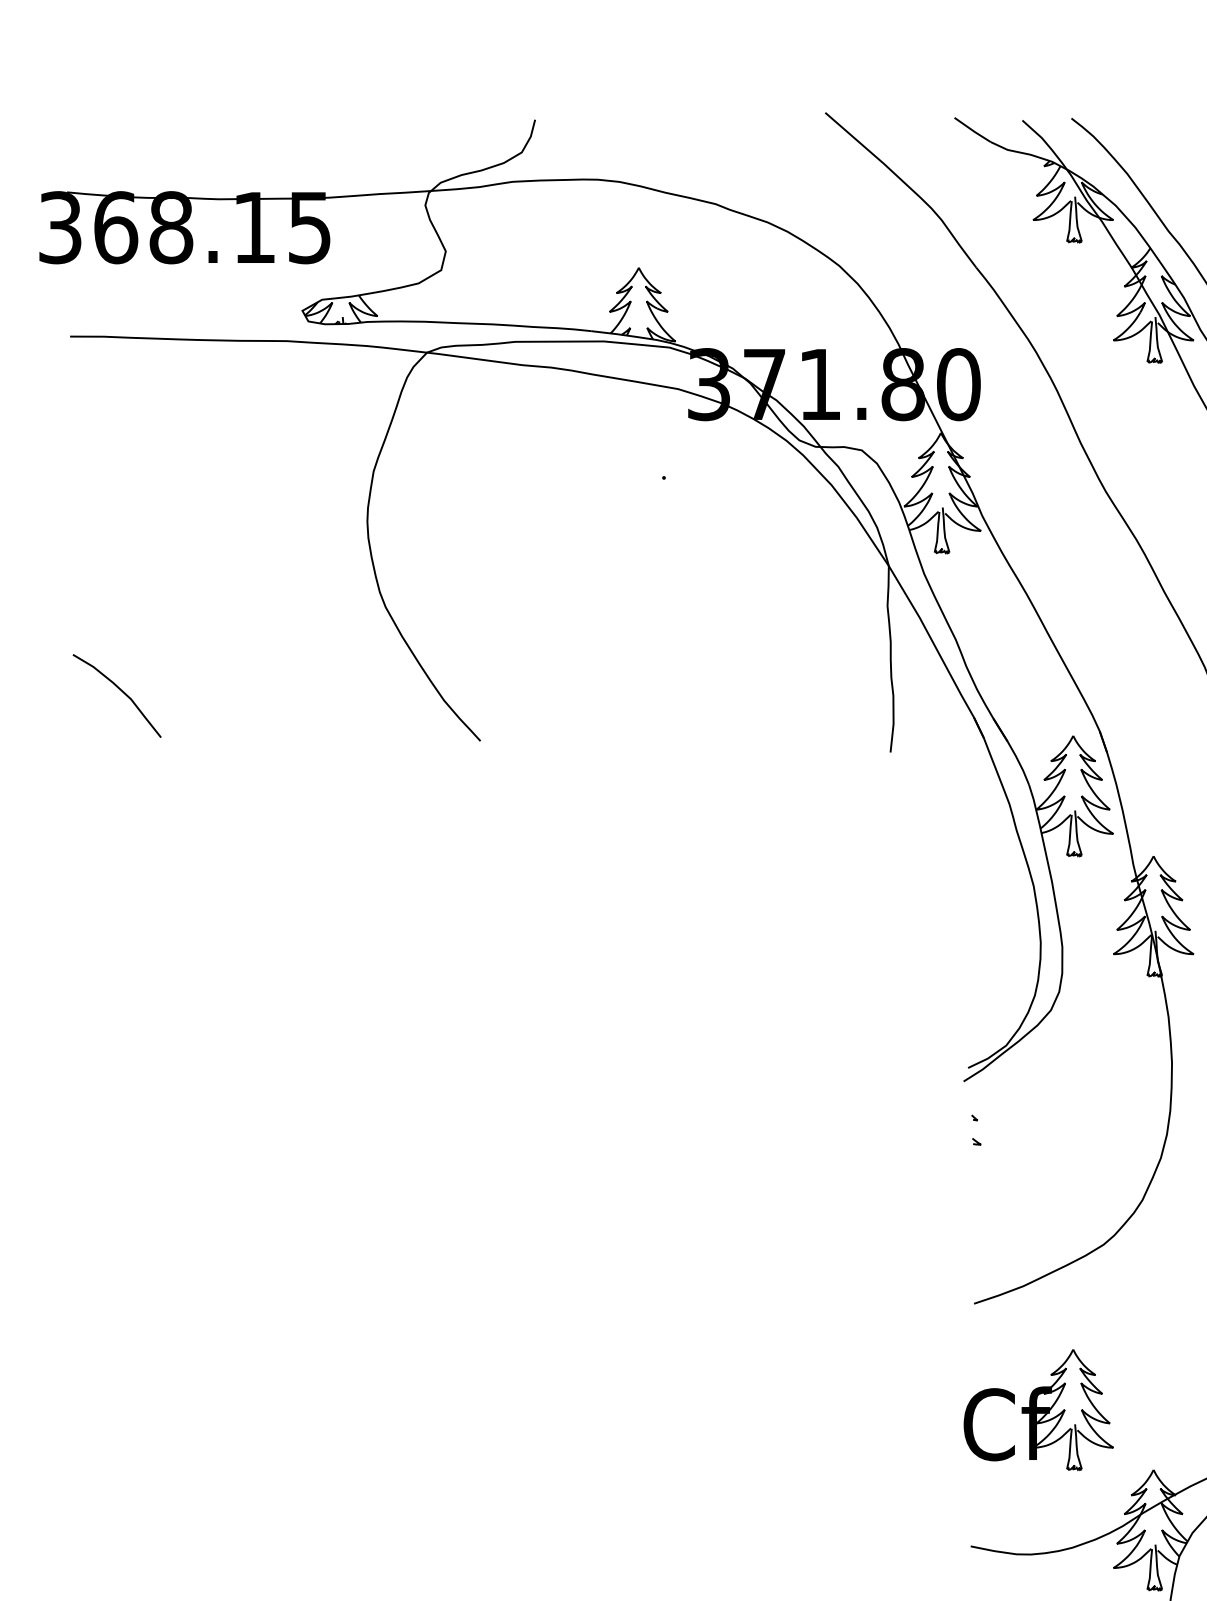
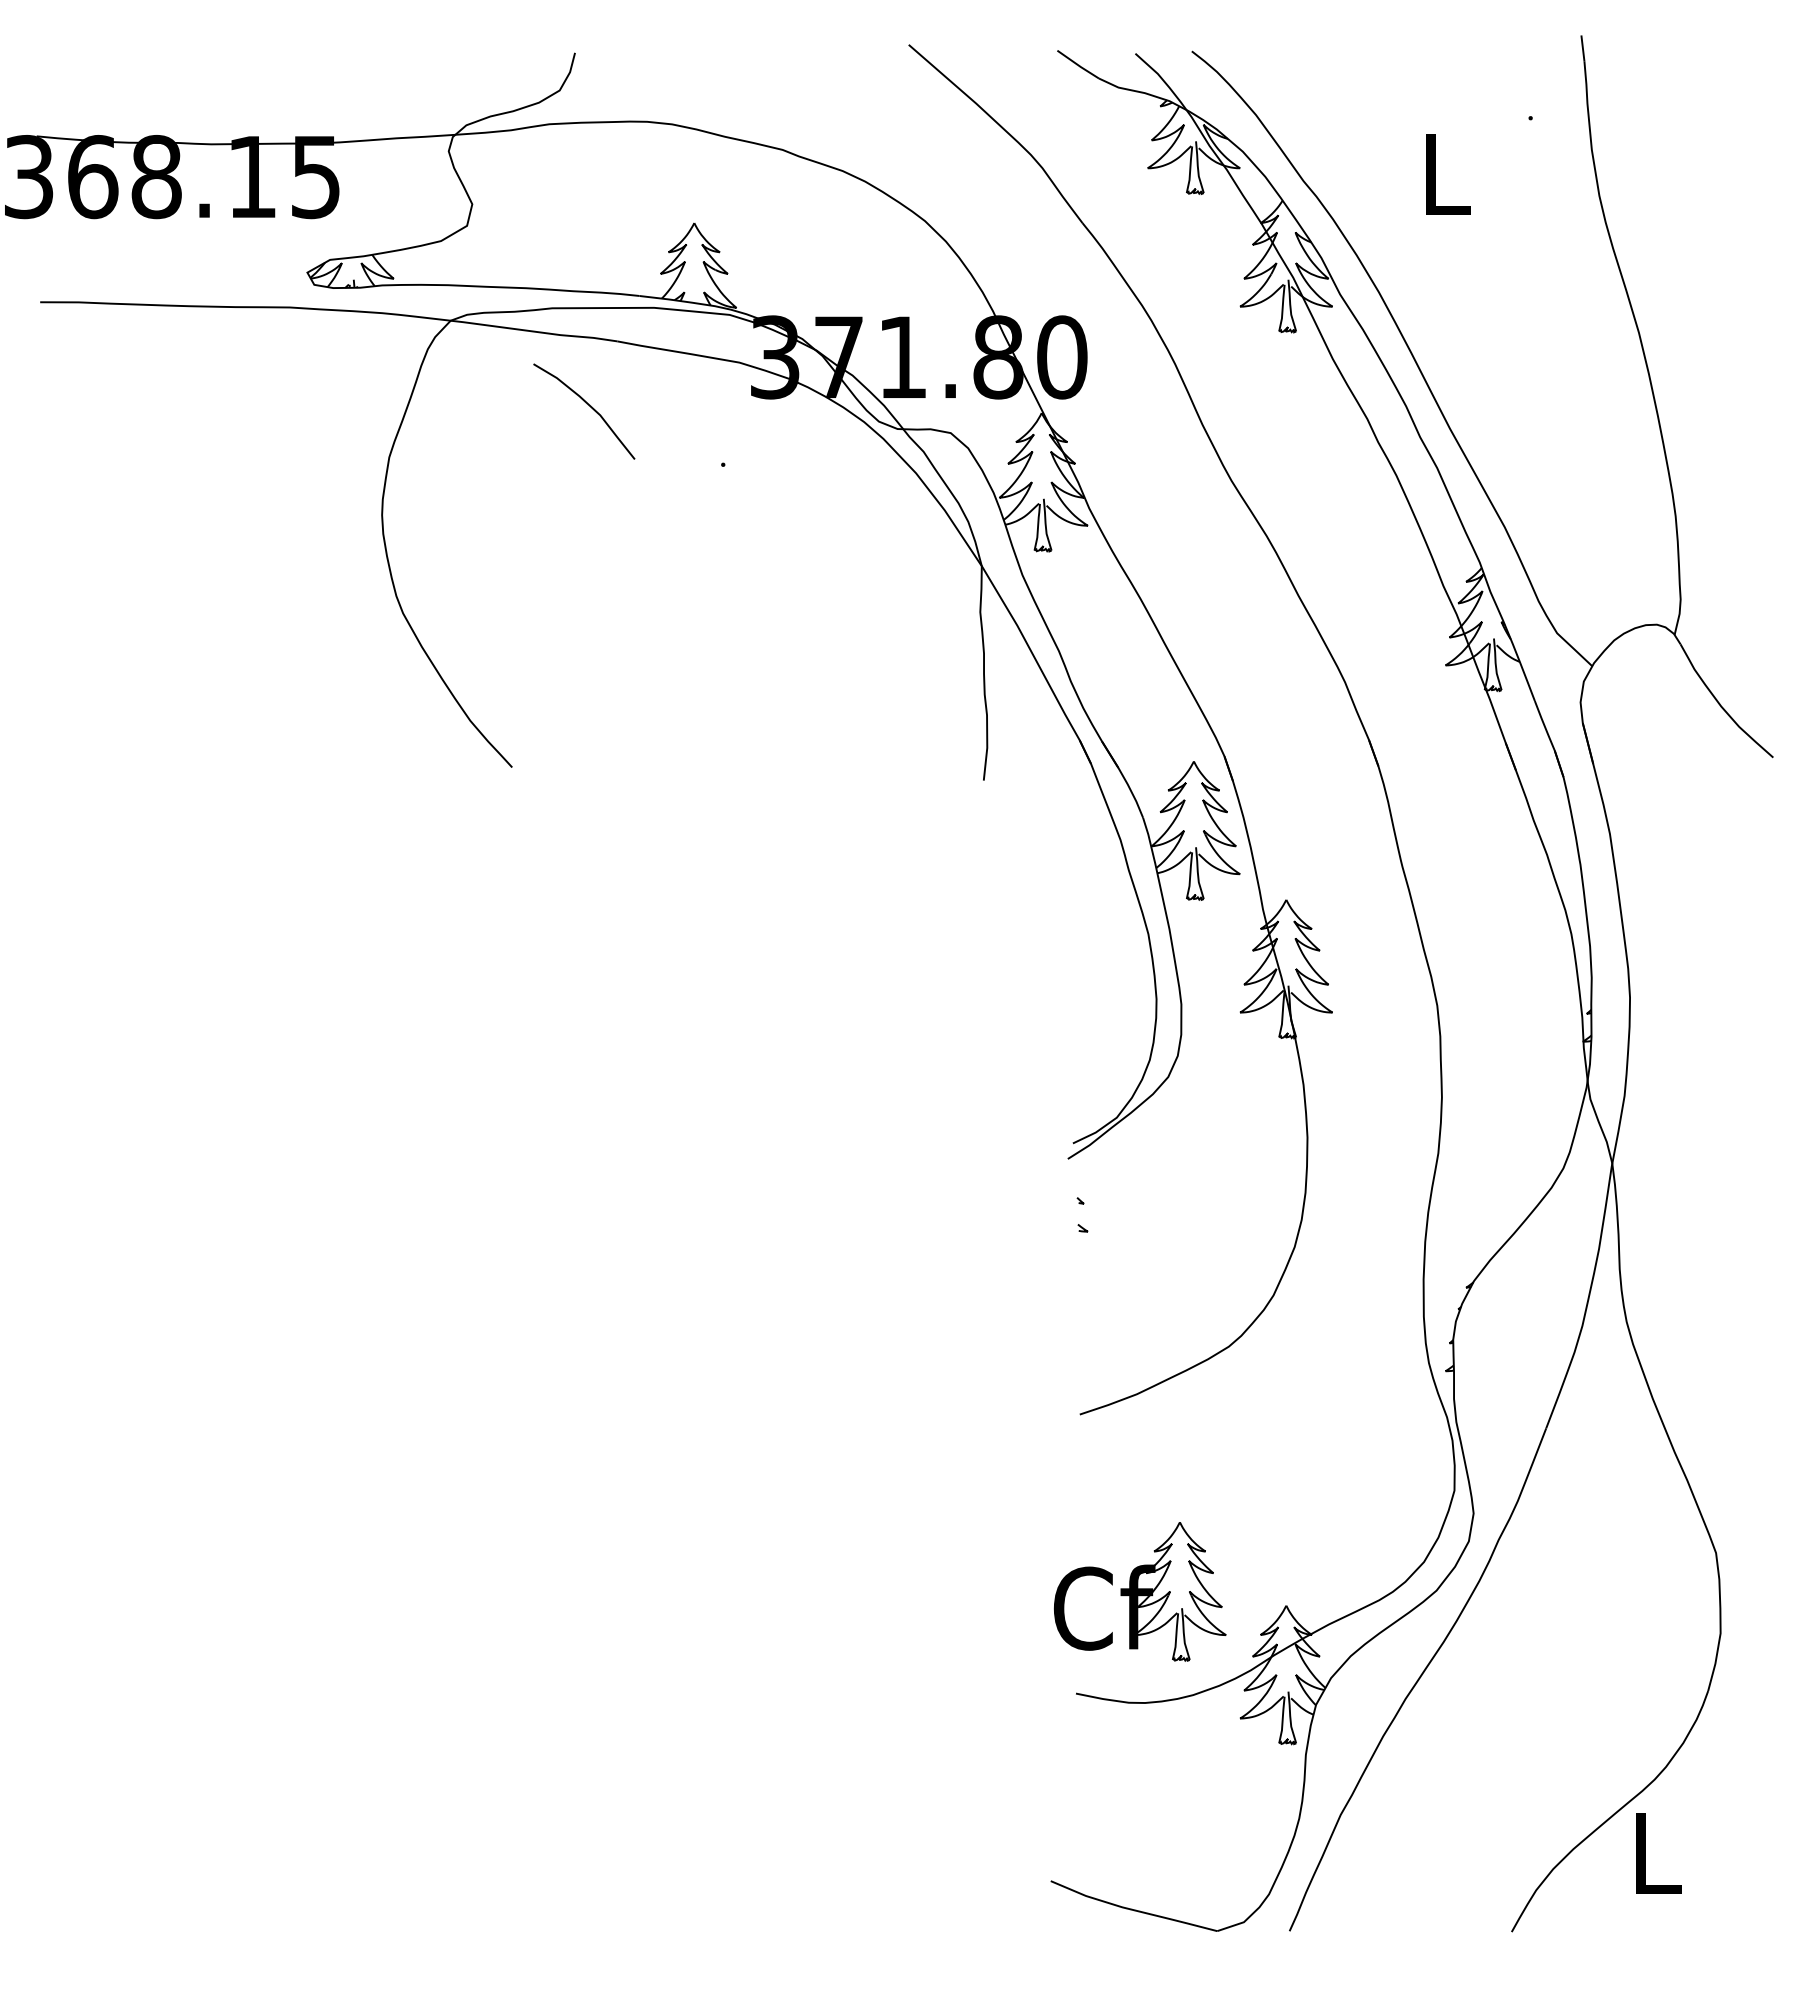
curve: (121, 691) -> (589, 406), moved
part: (1038, 1409) -> (1140, 1591), moved

